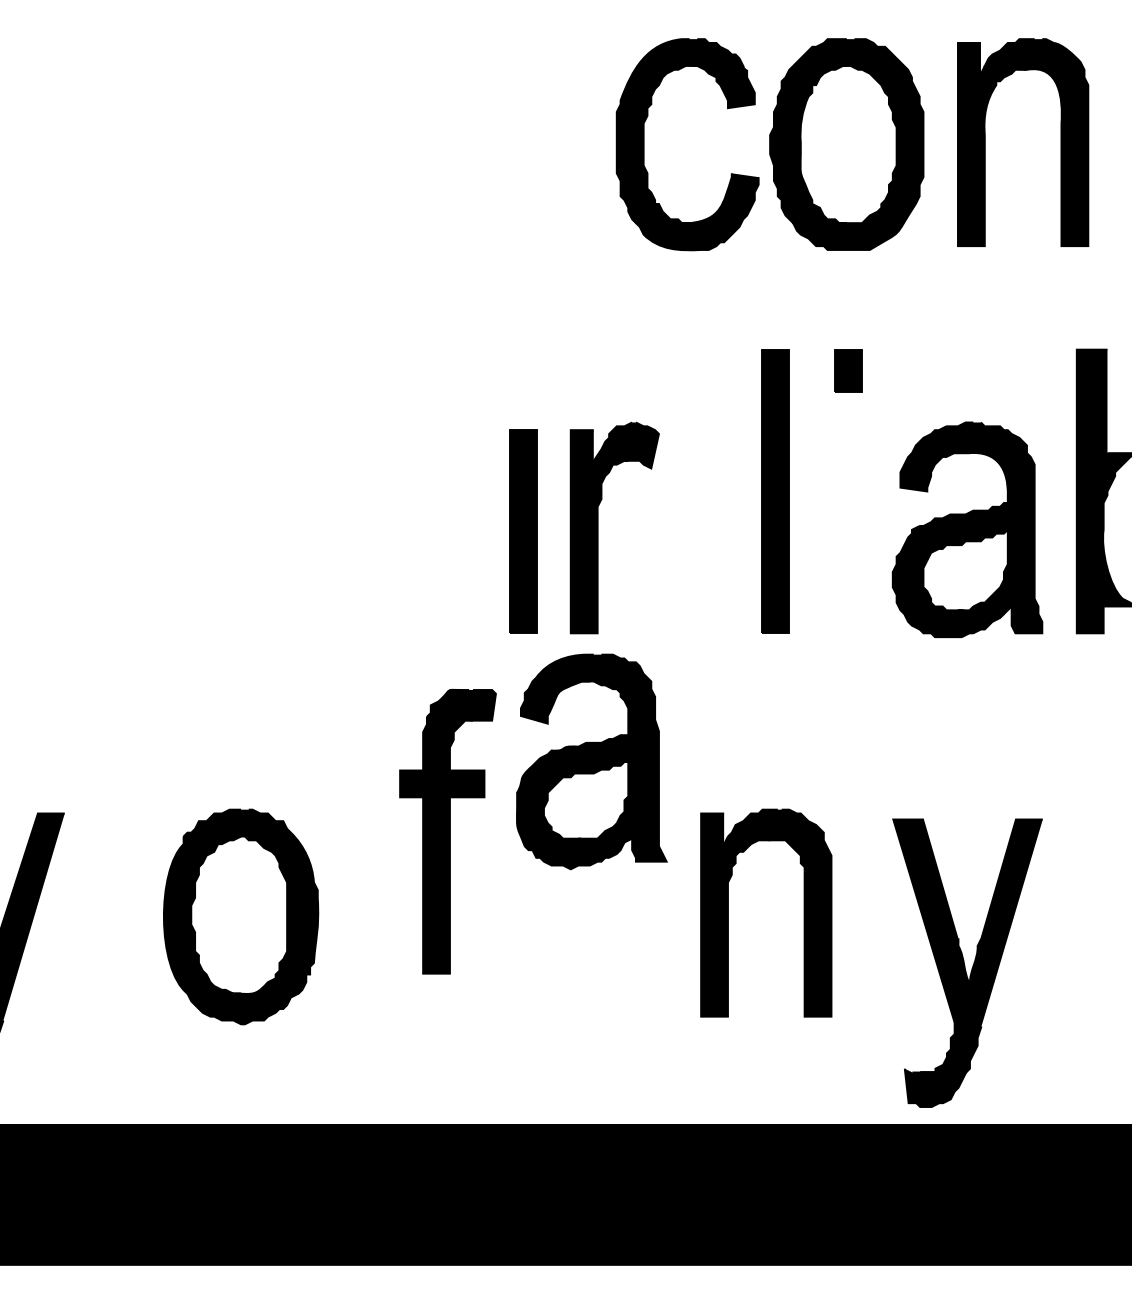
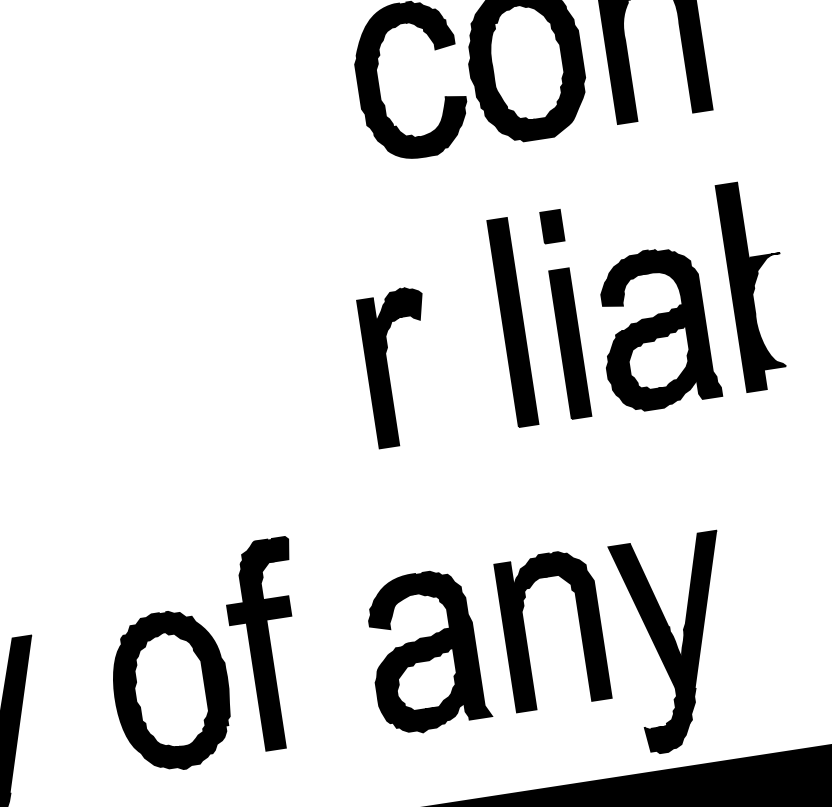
part: (523, 531) -> (570, 343), moved
part: (591, 761) -> (426, 651), moved
part: (447, 831) -> (268, 644), moved
part: (967, 962) -> (678, 642), moved

